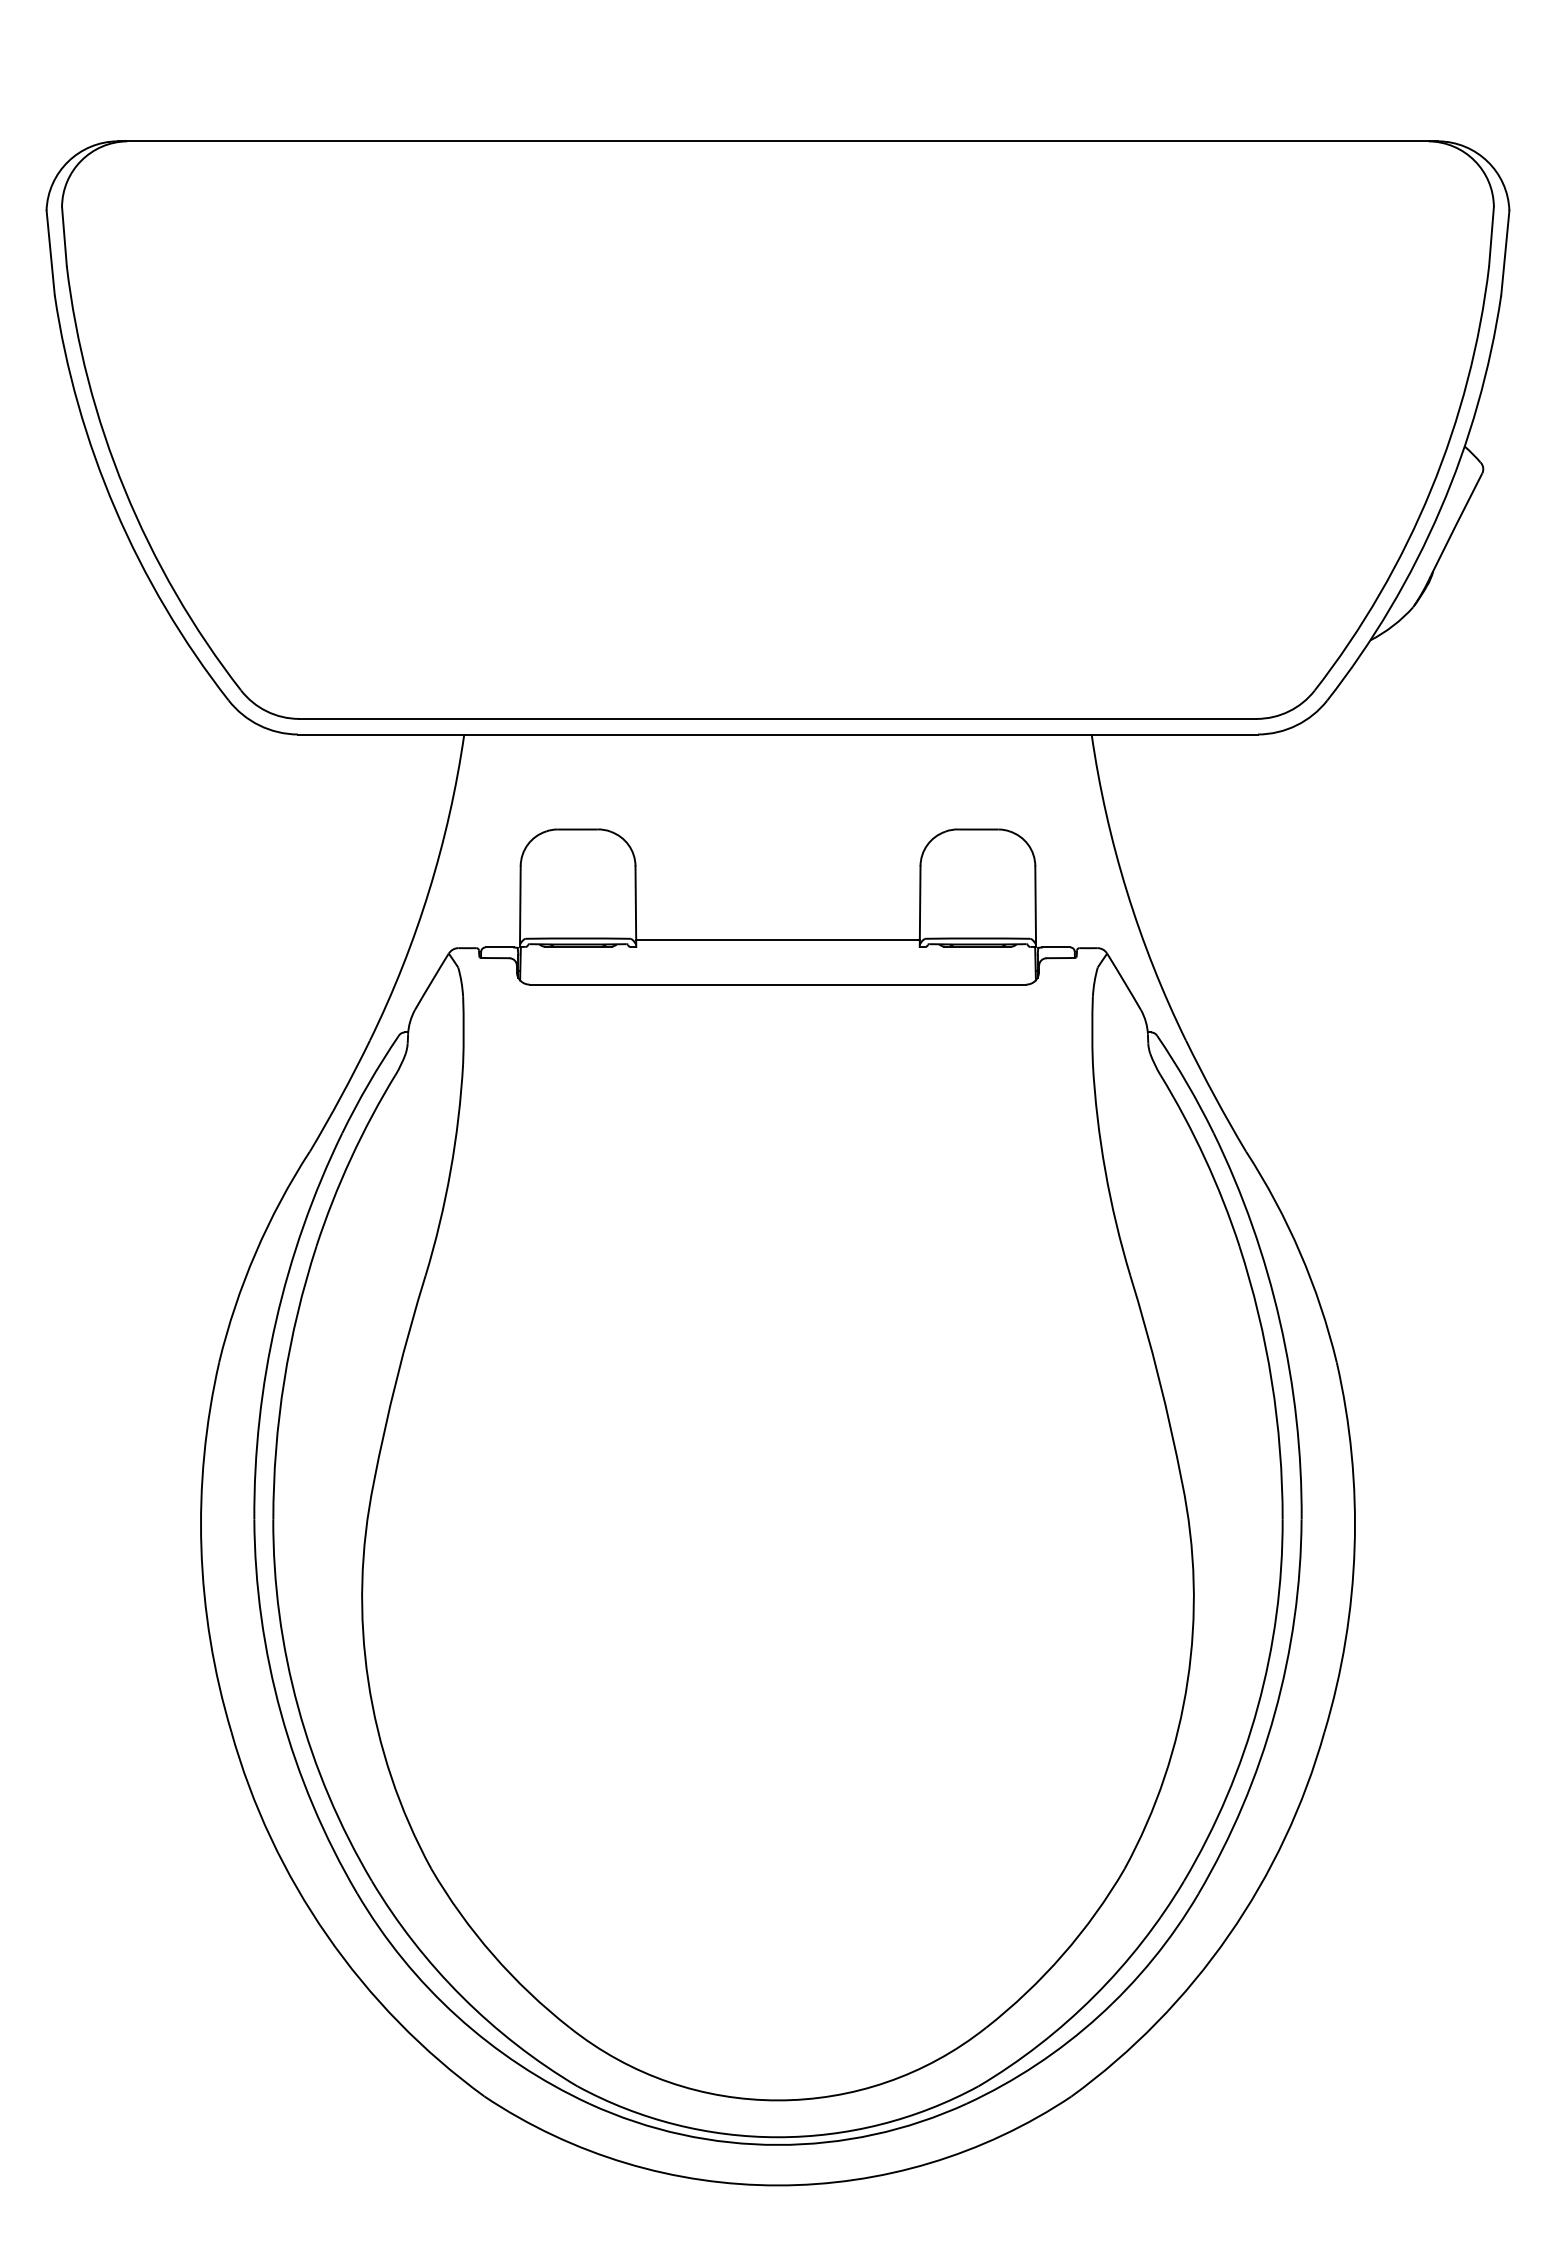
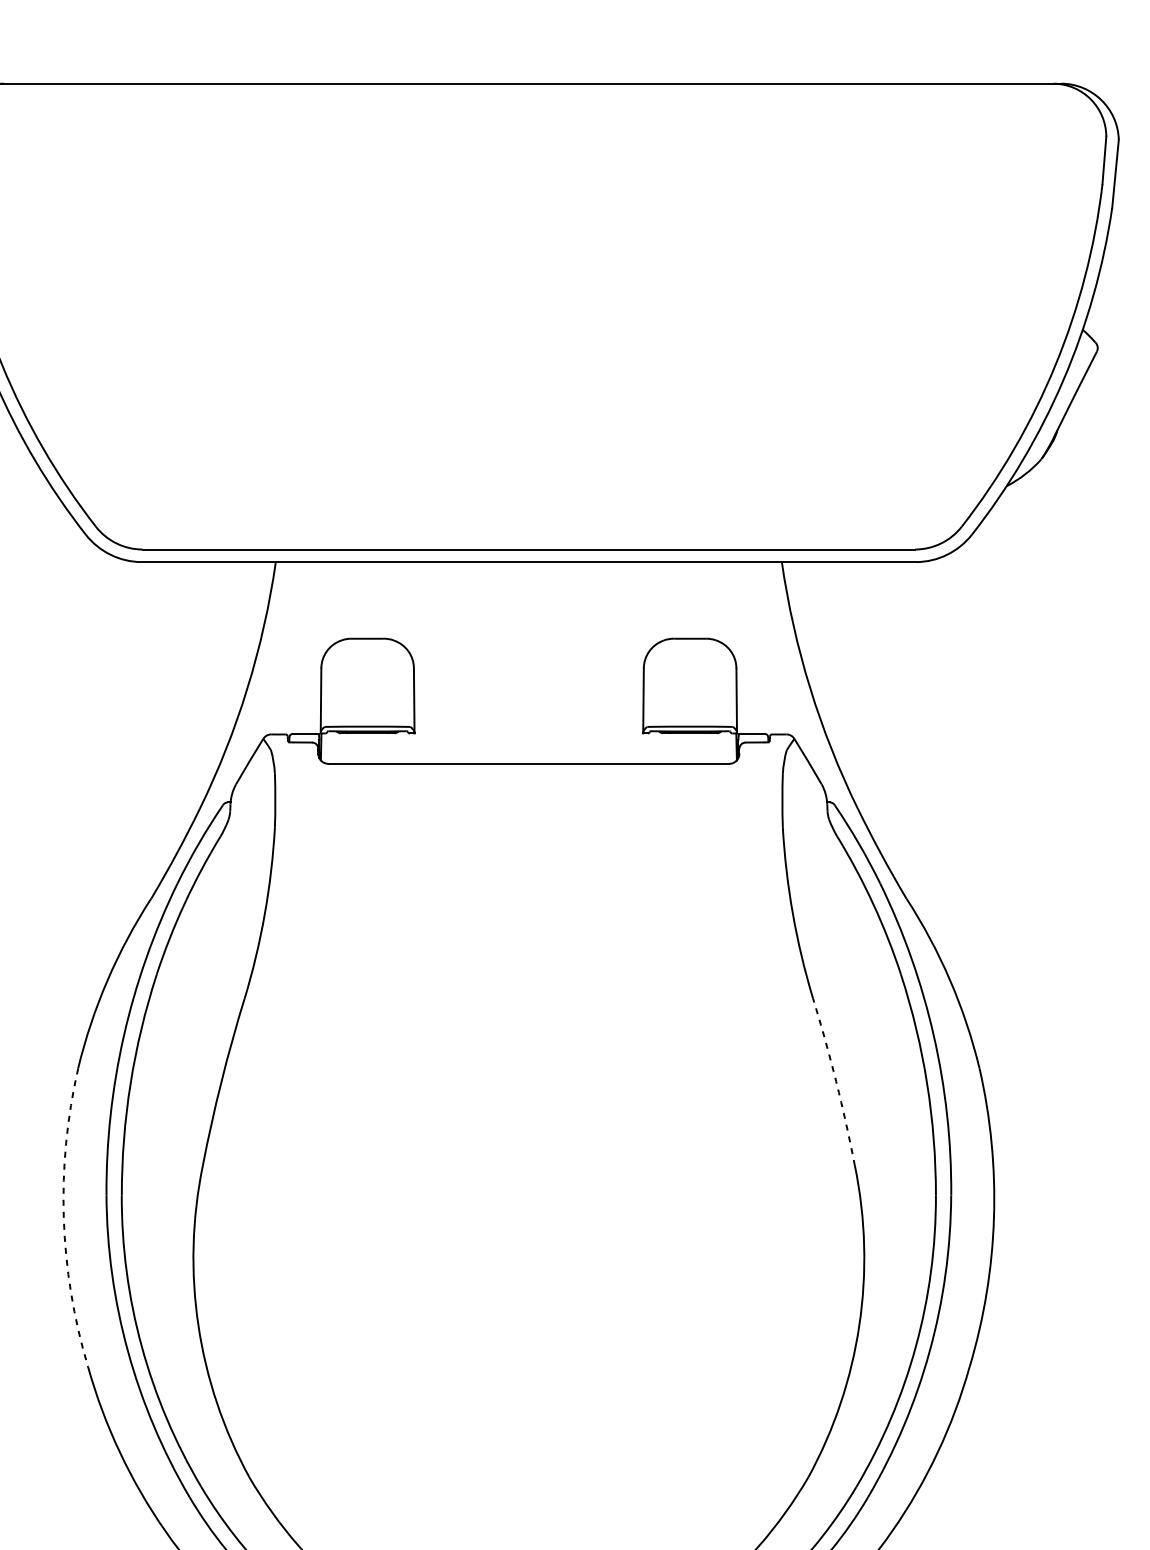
line: (777, 940) -> (528, 728), removed
arc: (1159, 1378) -> (836, 1081), solid -> dashed
arc: (201, 1548) -> (63, 1218), solid -> dashed

